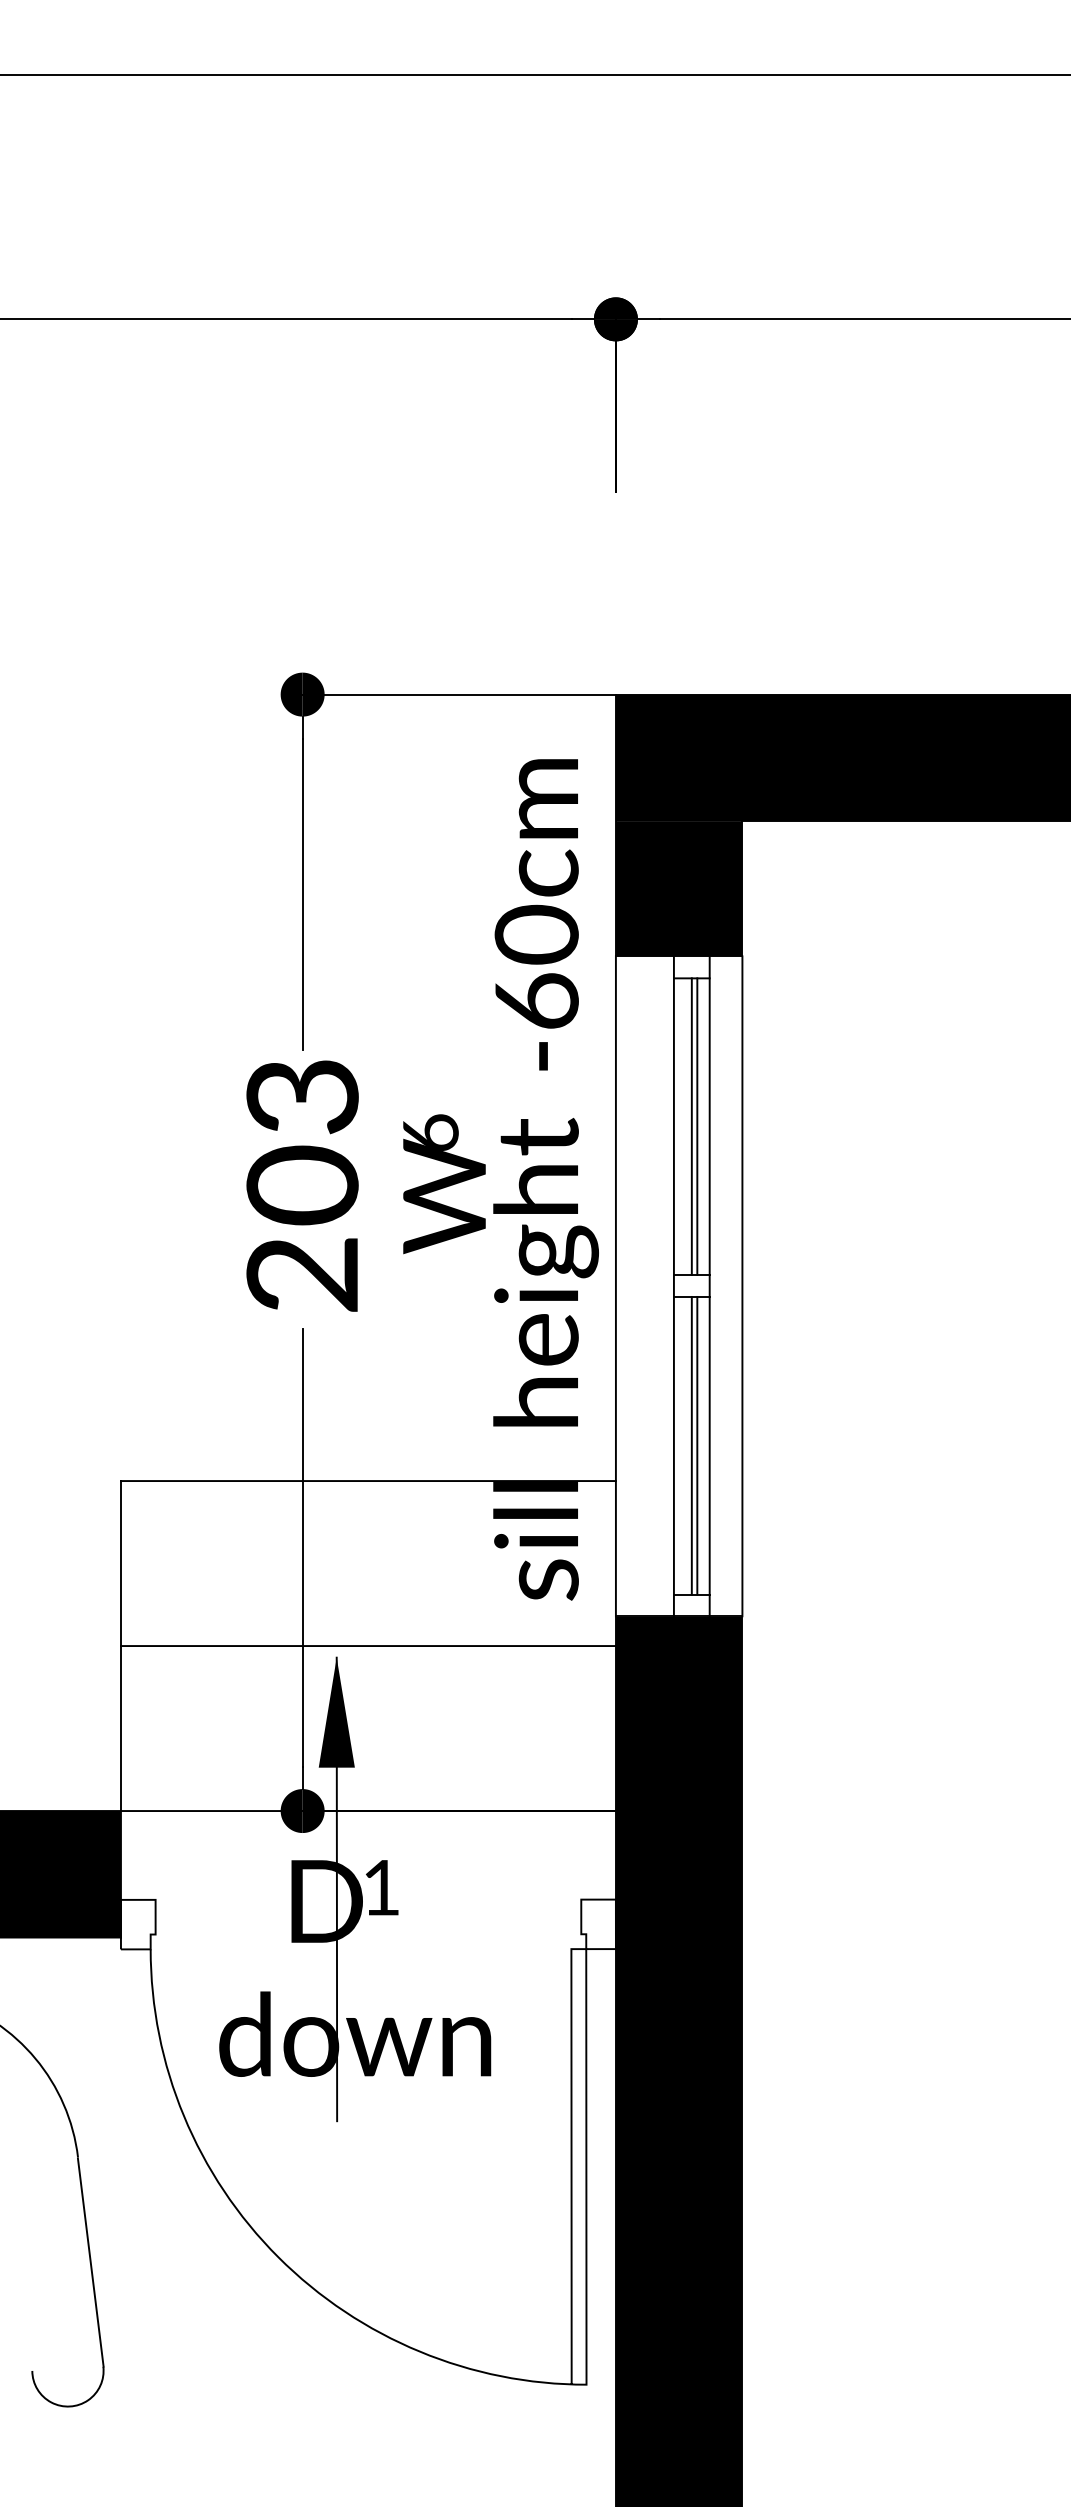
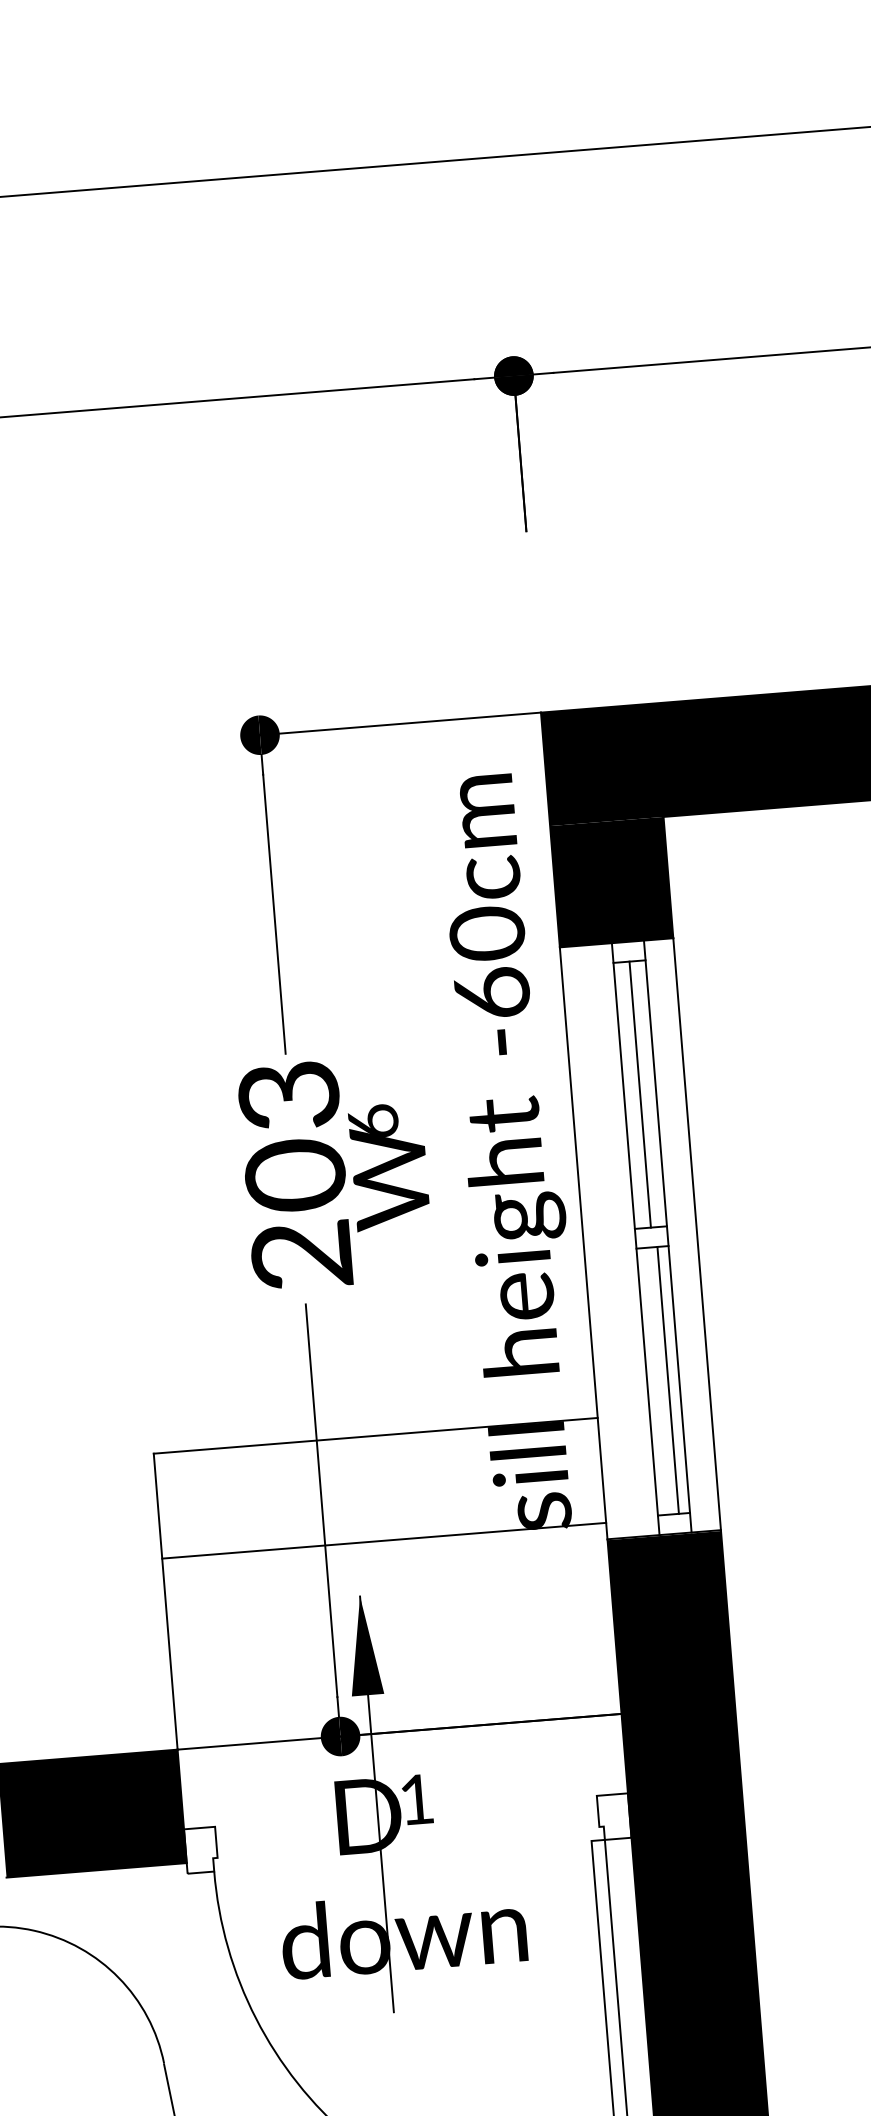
line: (697, 1126) -> (645, 1094), removed
text: (444, 1184) -> (389, 1167), moved
line: (691, 1445) -> (662, 1380), removed
line: (367, 1646) -> (383, 1541), moved

